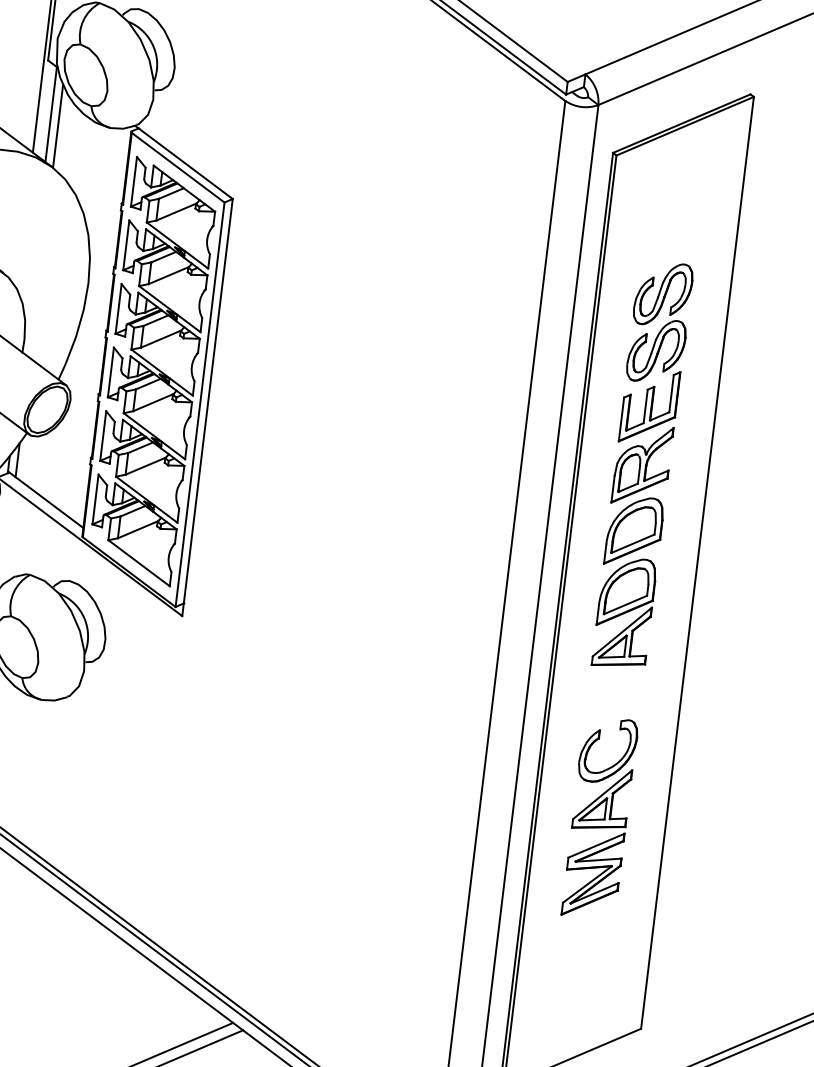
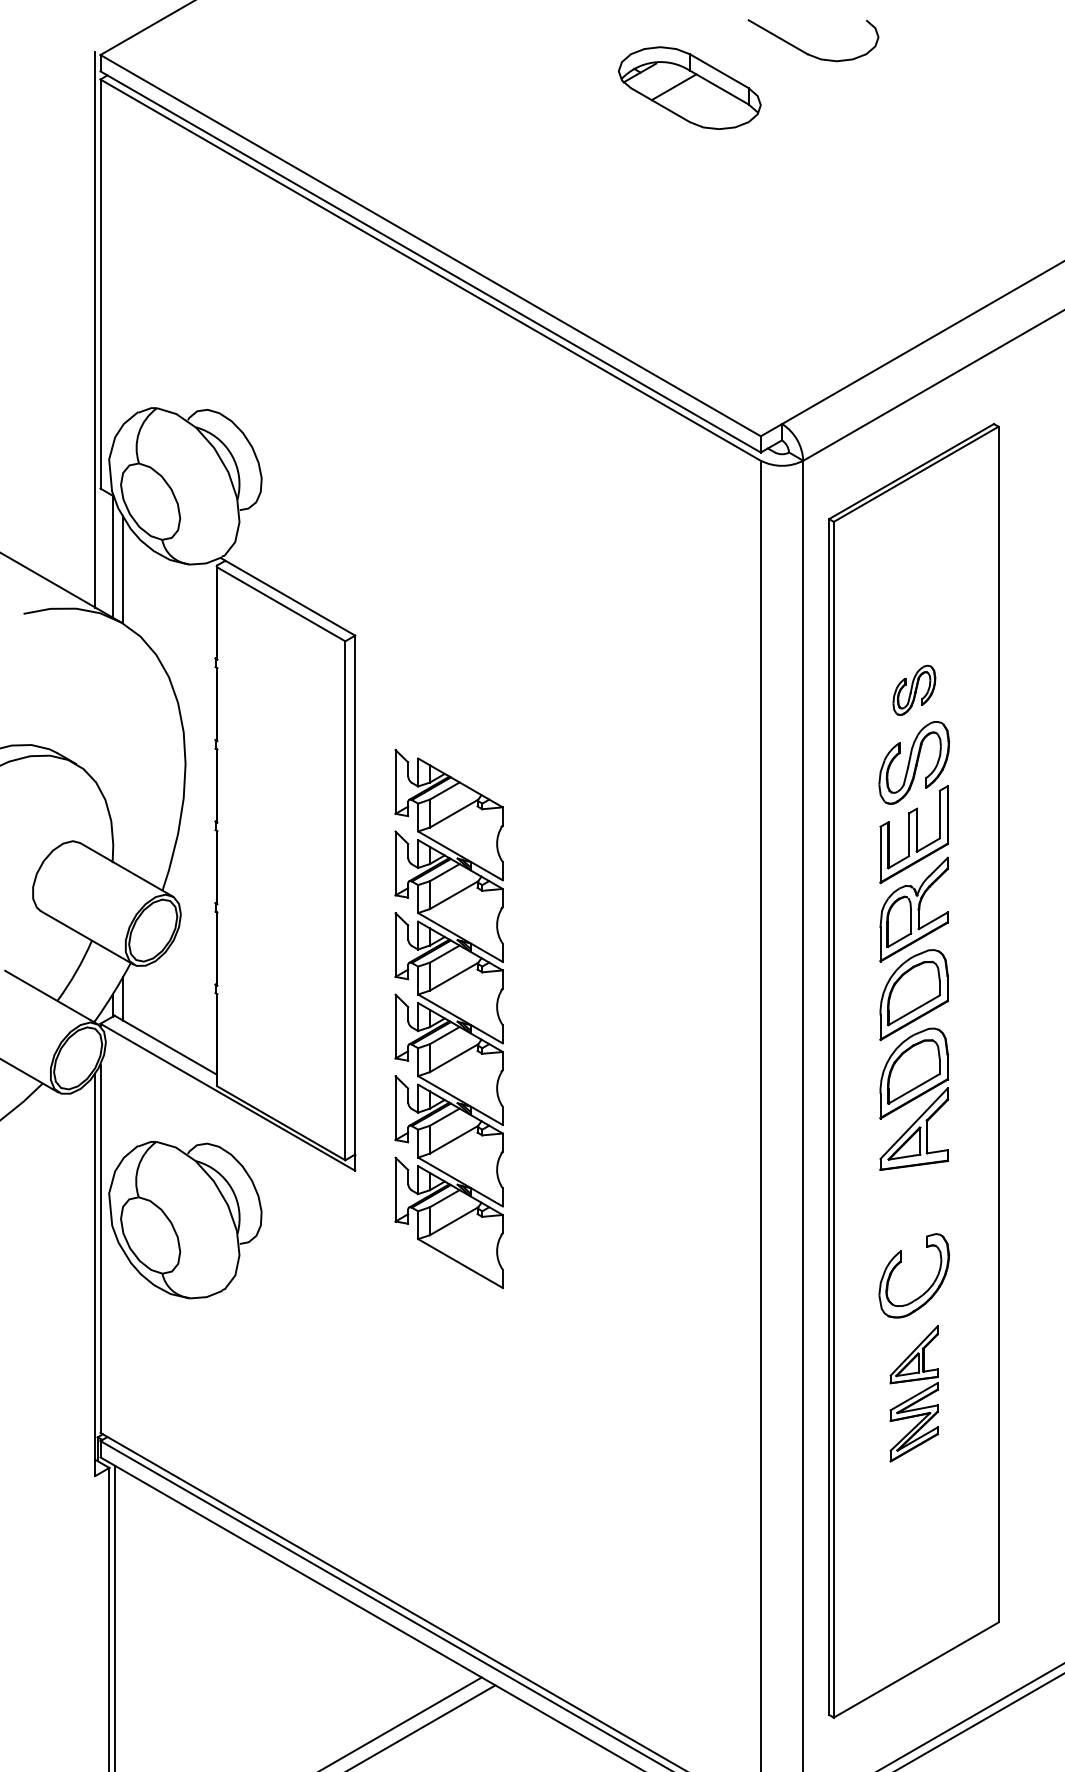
part: (663, 294) -> (914, 690), size x0.6
part: (152, 371) -> (448, 1018), moved
part: (597, 842) -> (914, 1393), size x0.7

